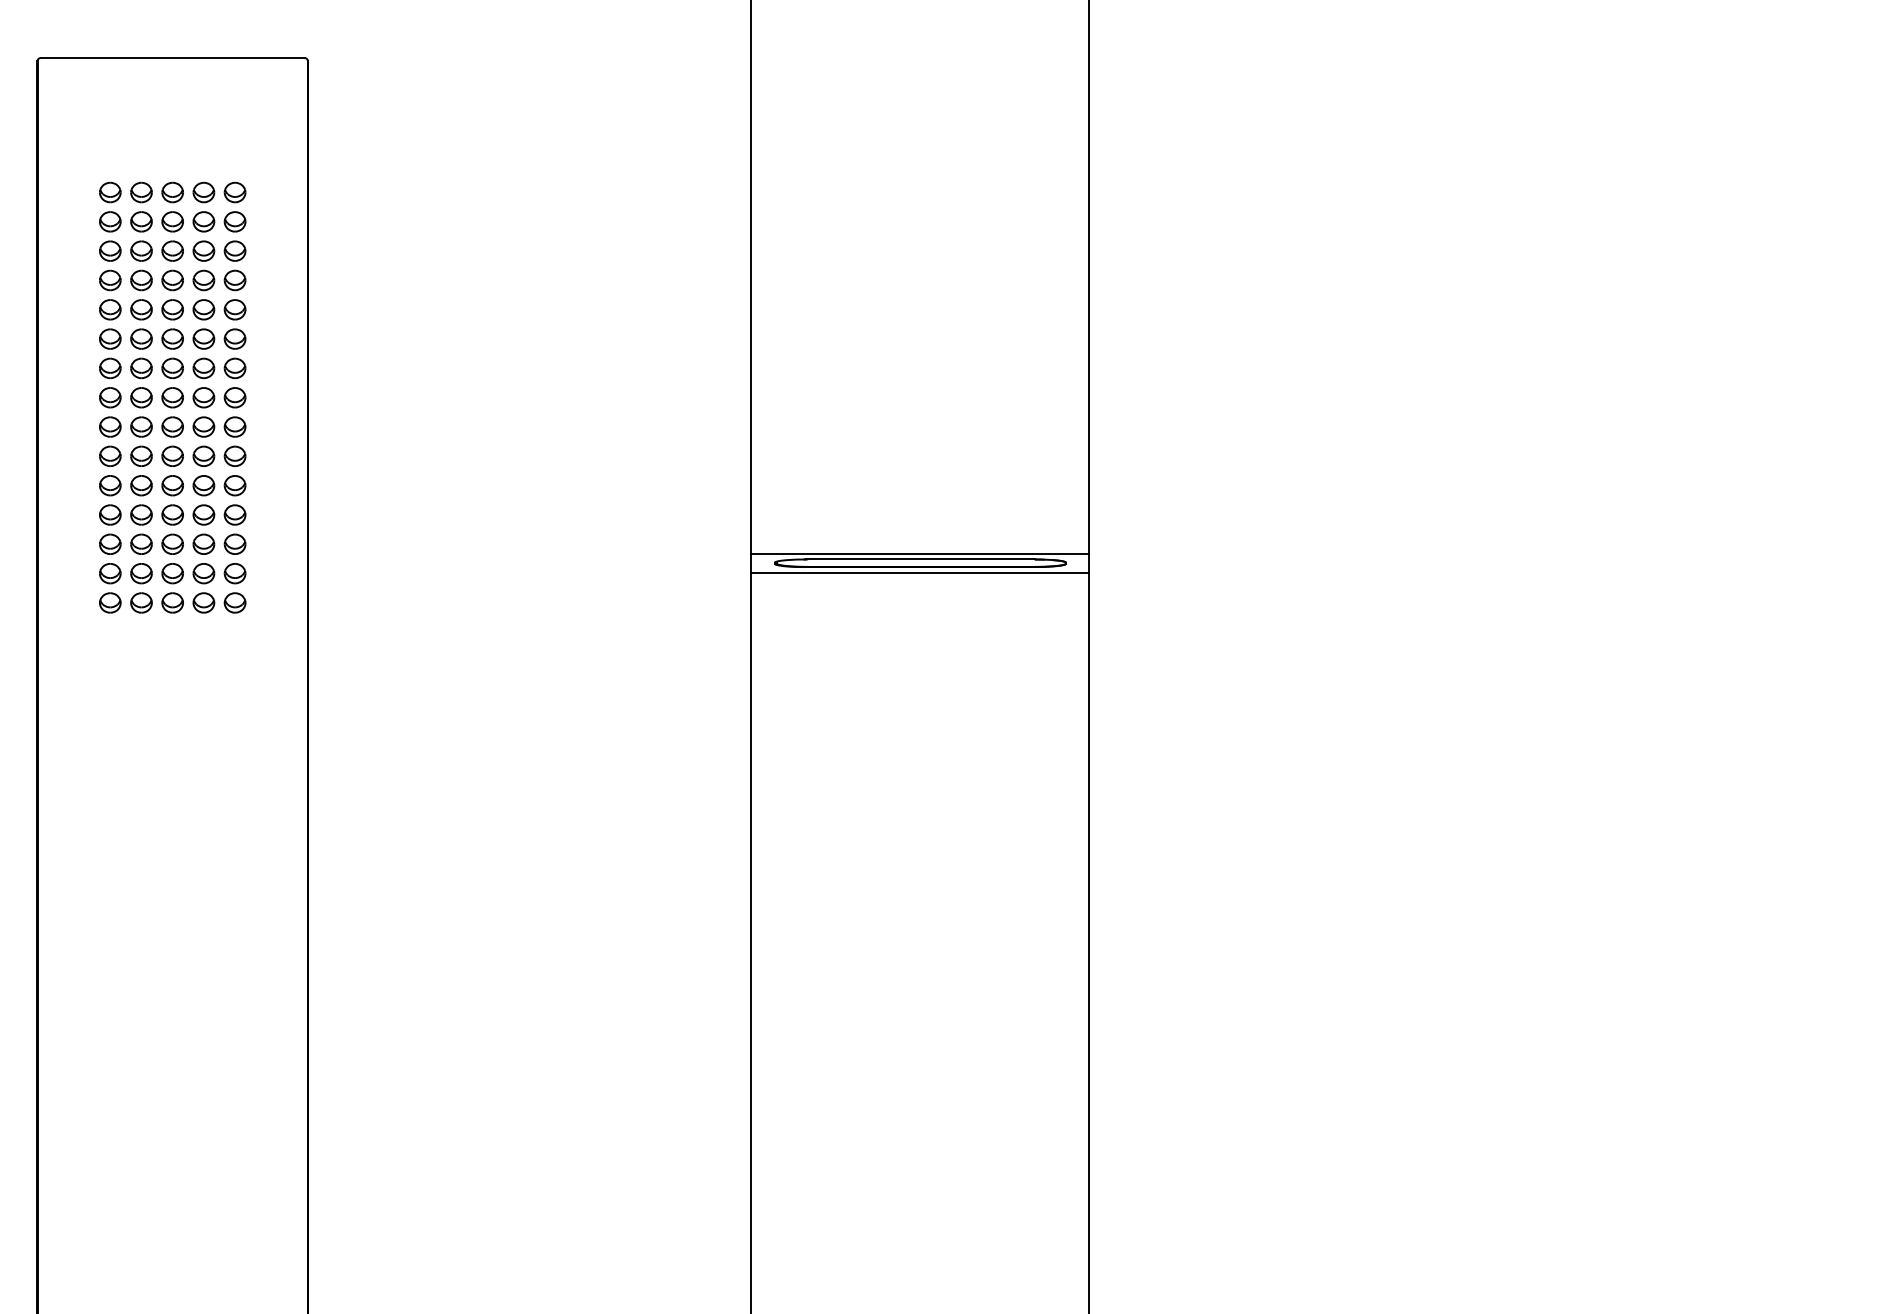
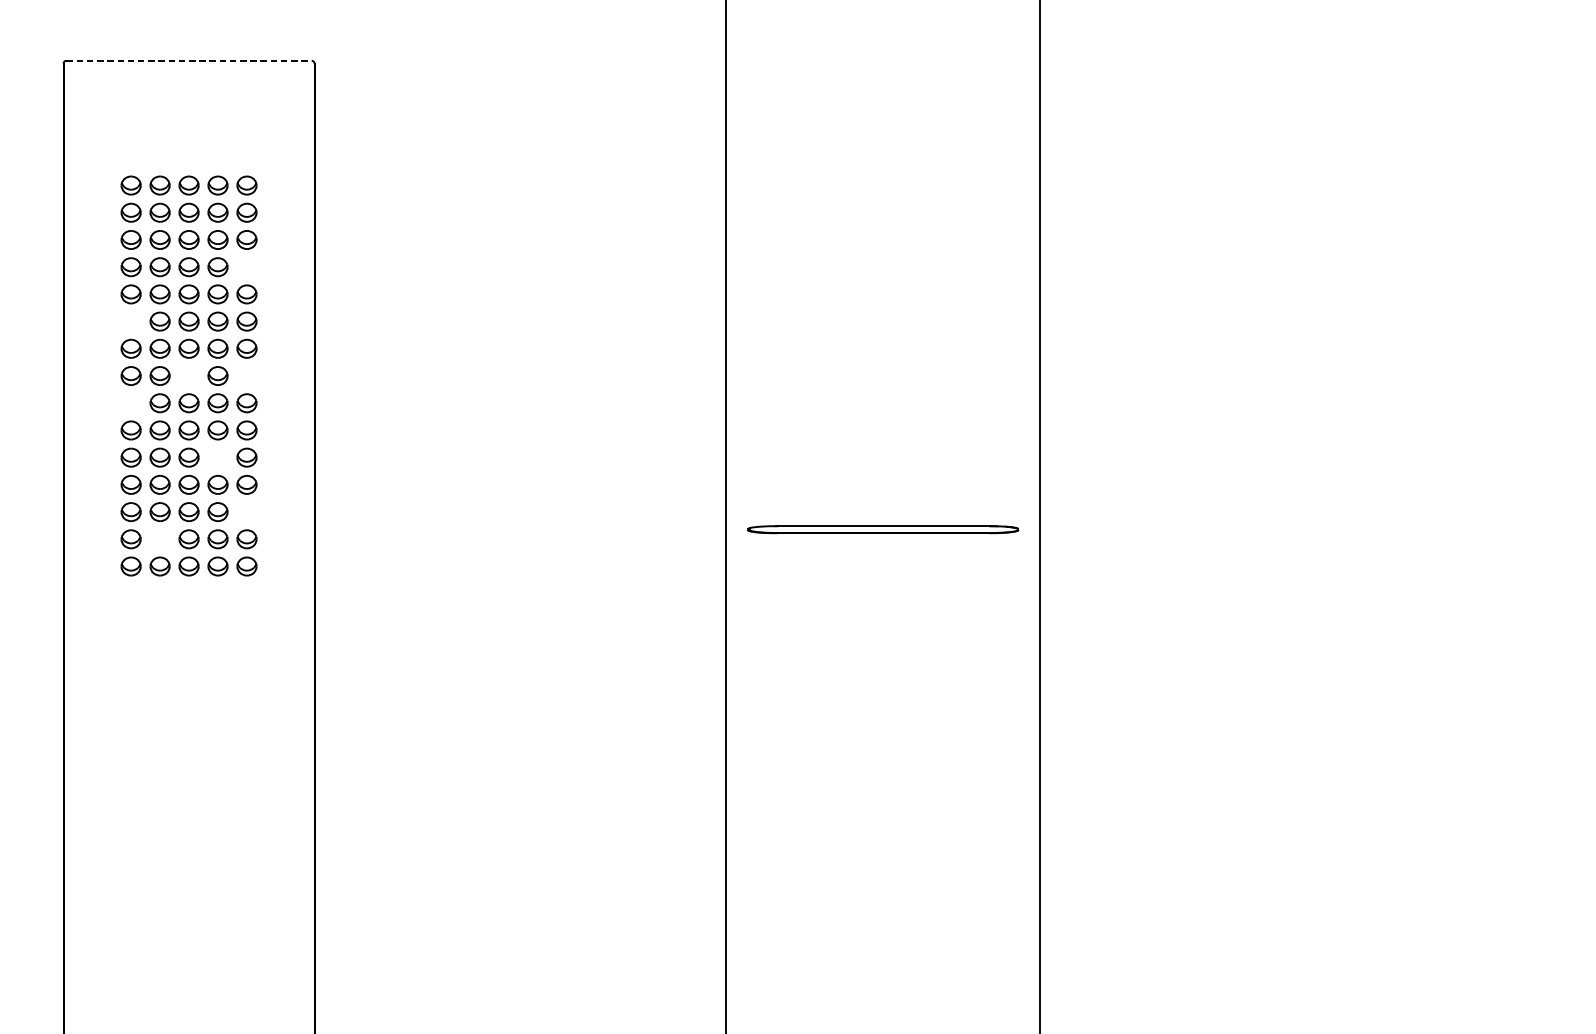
line: (173, 58) -> (189, 61), solid -> dashed
part: (234, 280) -> (246, 267), removed
part: (110, 338) -> (131, 321), removed
part: (172, 397) -> (188, 375), removed
part: (234, 397) -> (246, 375), removed
part: (110, 426) -> (131, 402), removed
part: (203, 485) -> (217, 457), removed
part: (234, 543) -> (246, 511), removed
line: (920, 554) -> (883, 521), removed
line: (920, 572) -> (883, 538), removed
part: (141, 573) -> (160, 539), removed

